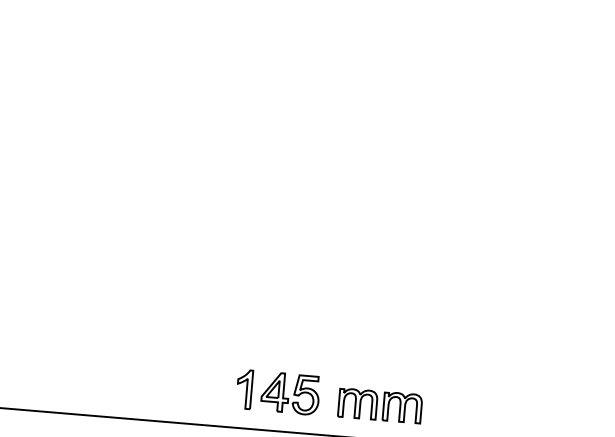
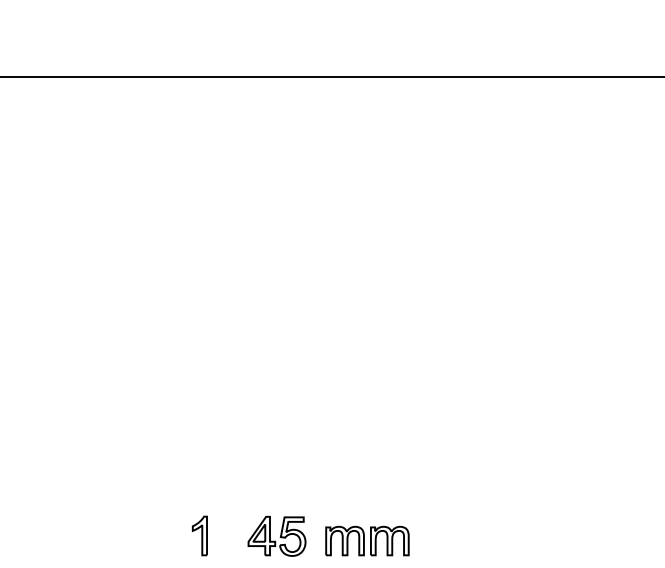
part: (244, 388) -> (199, 535), moved

